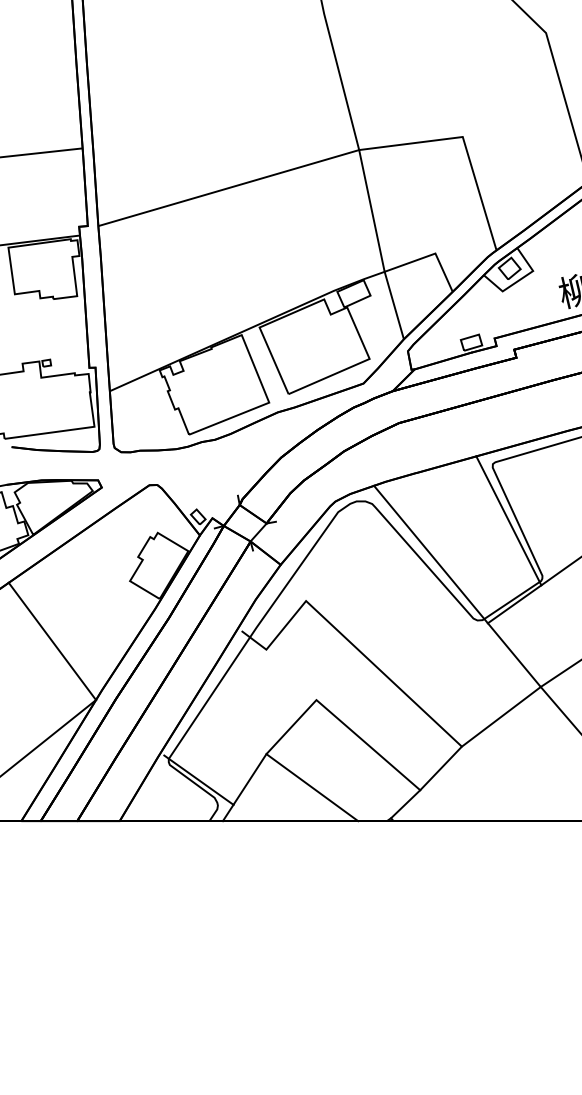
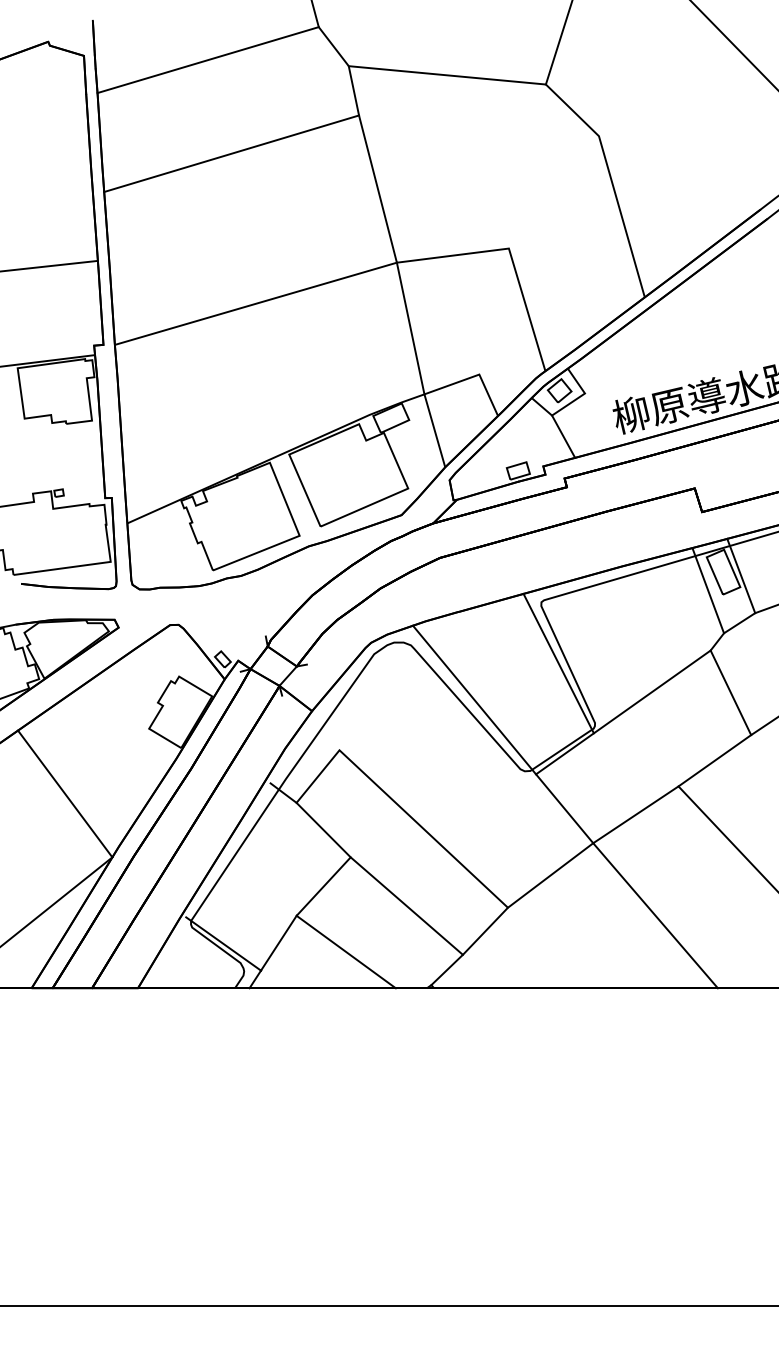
line: (206, 49) -> (231, 153), added
line: (513, 310) -> (563, 436), added
line: (291, 674) -> (323, 829), added

